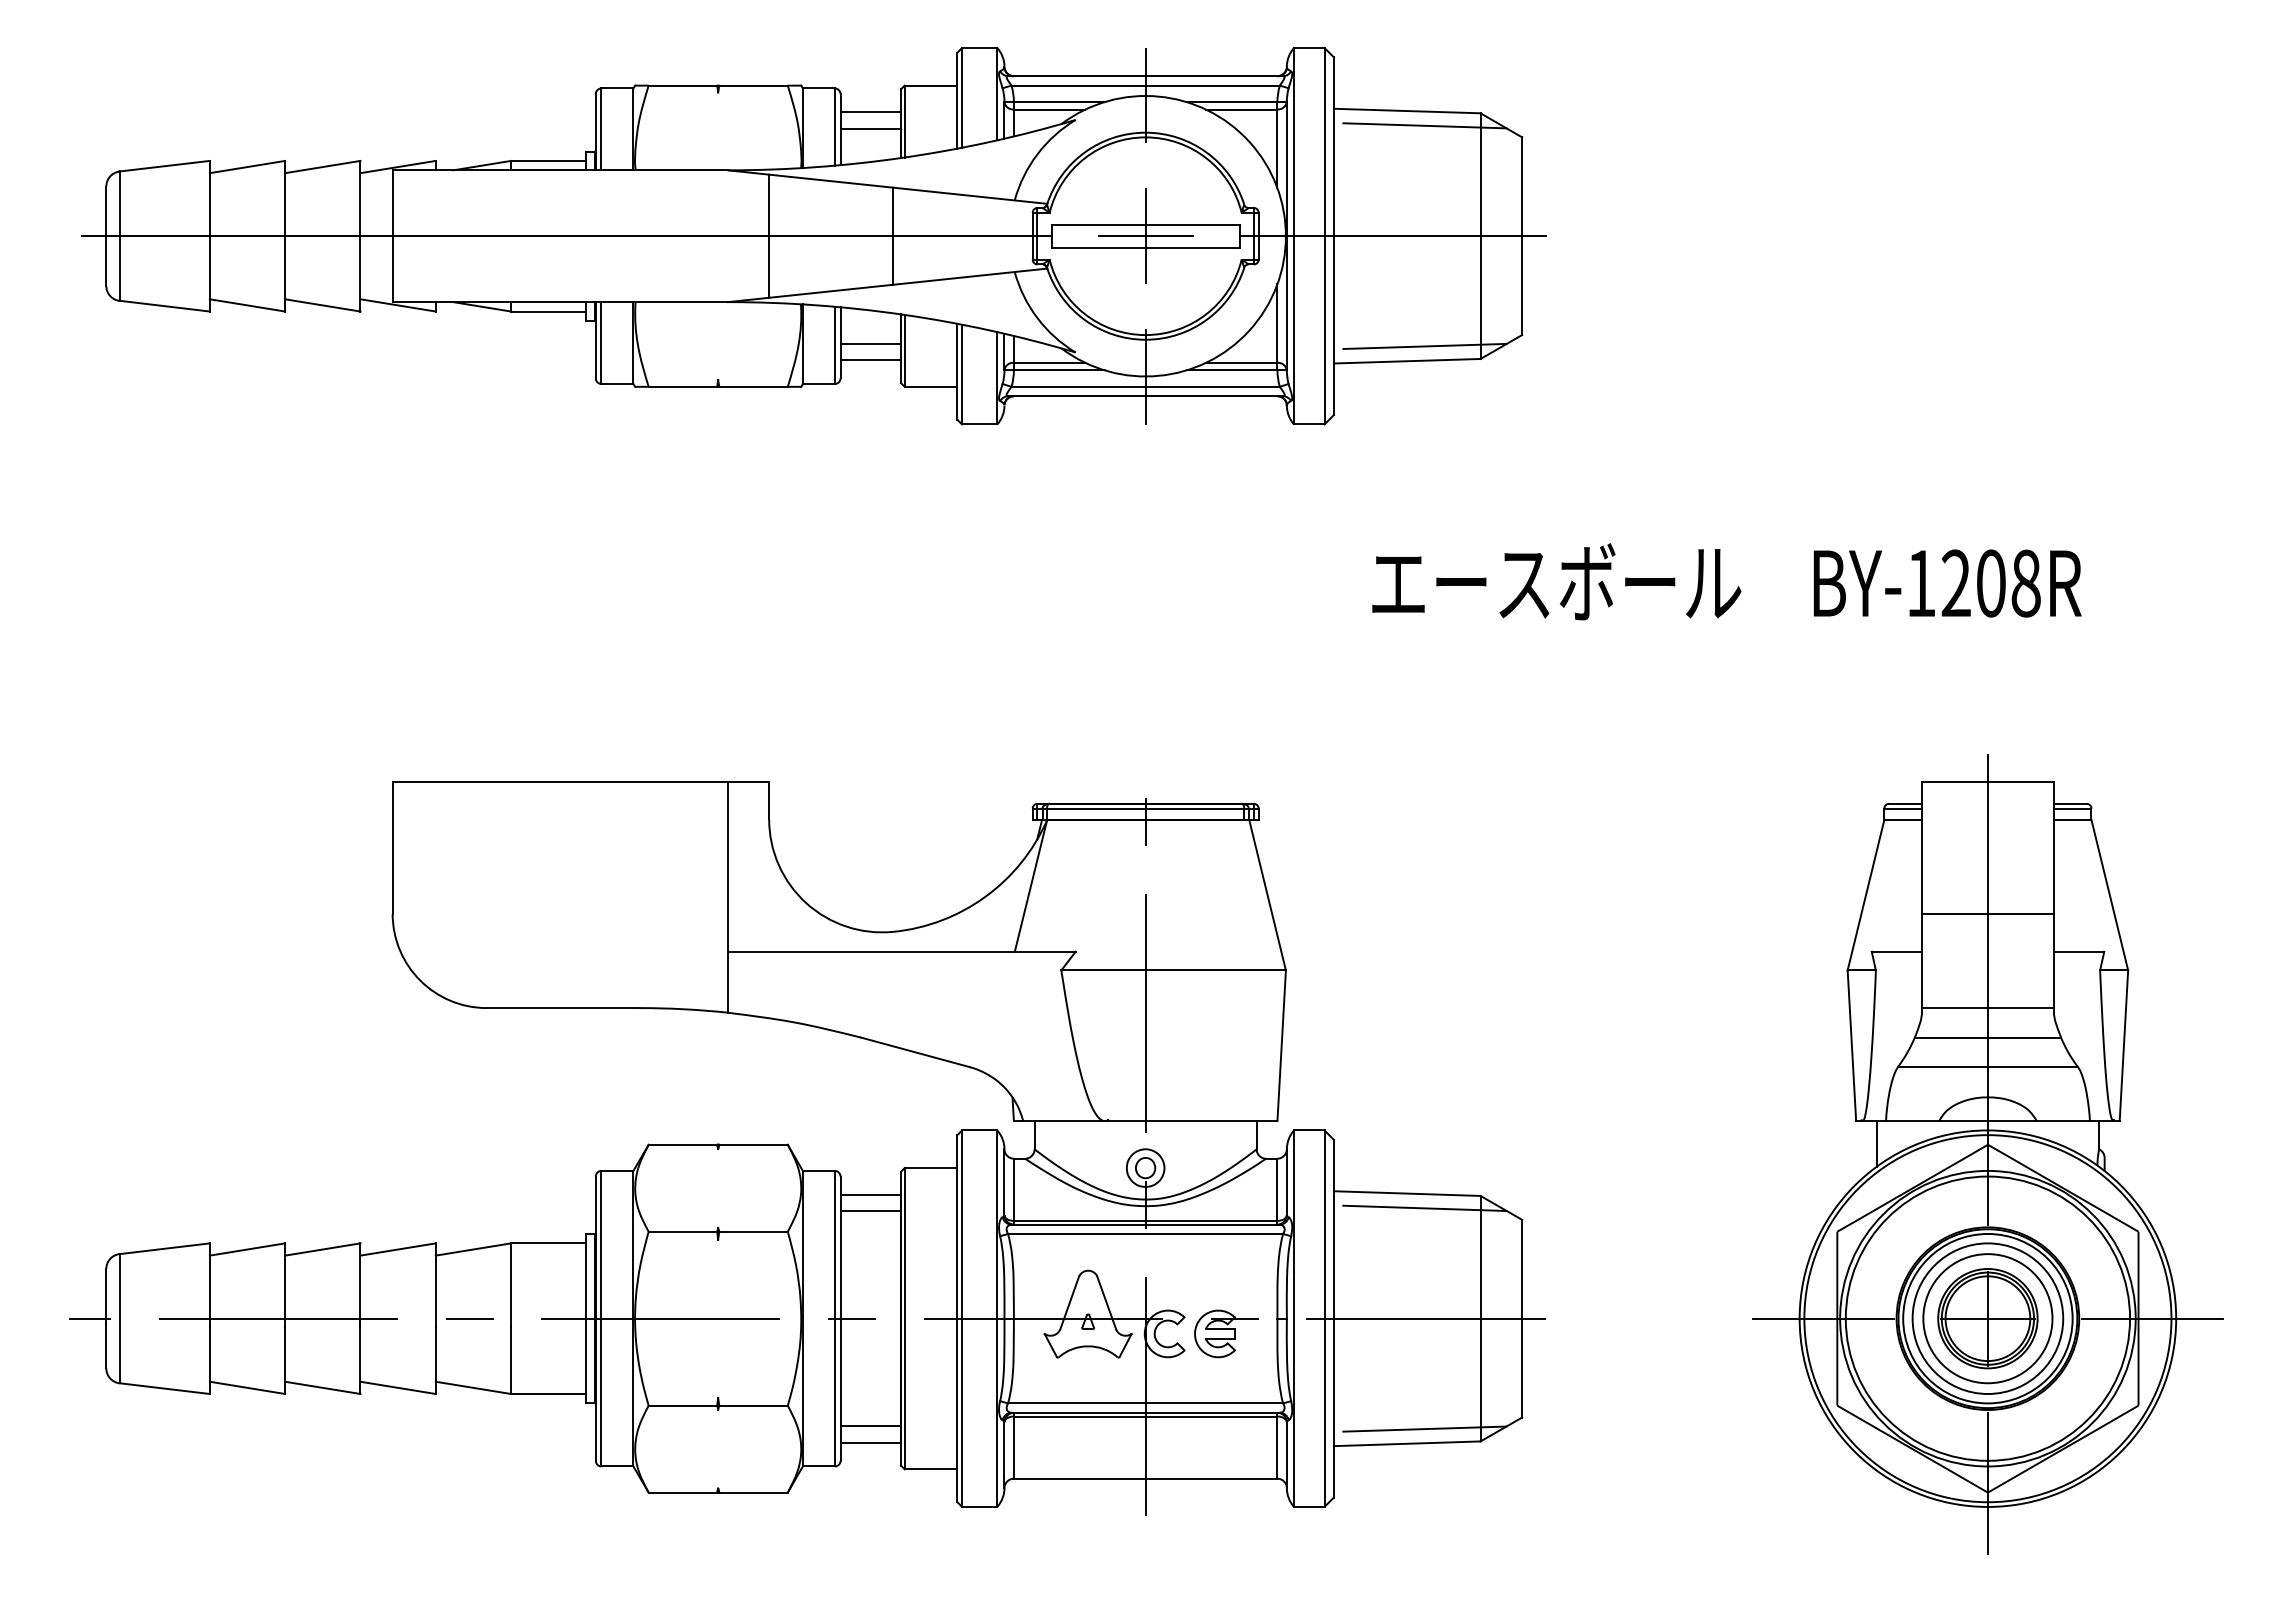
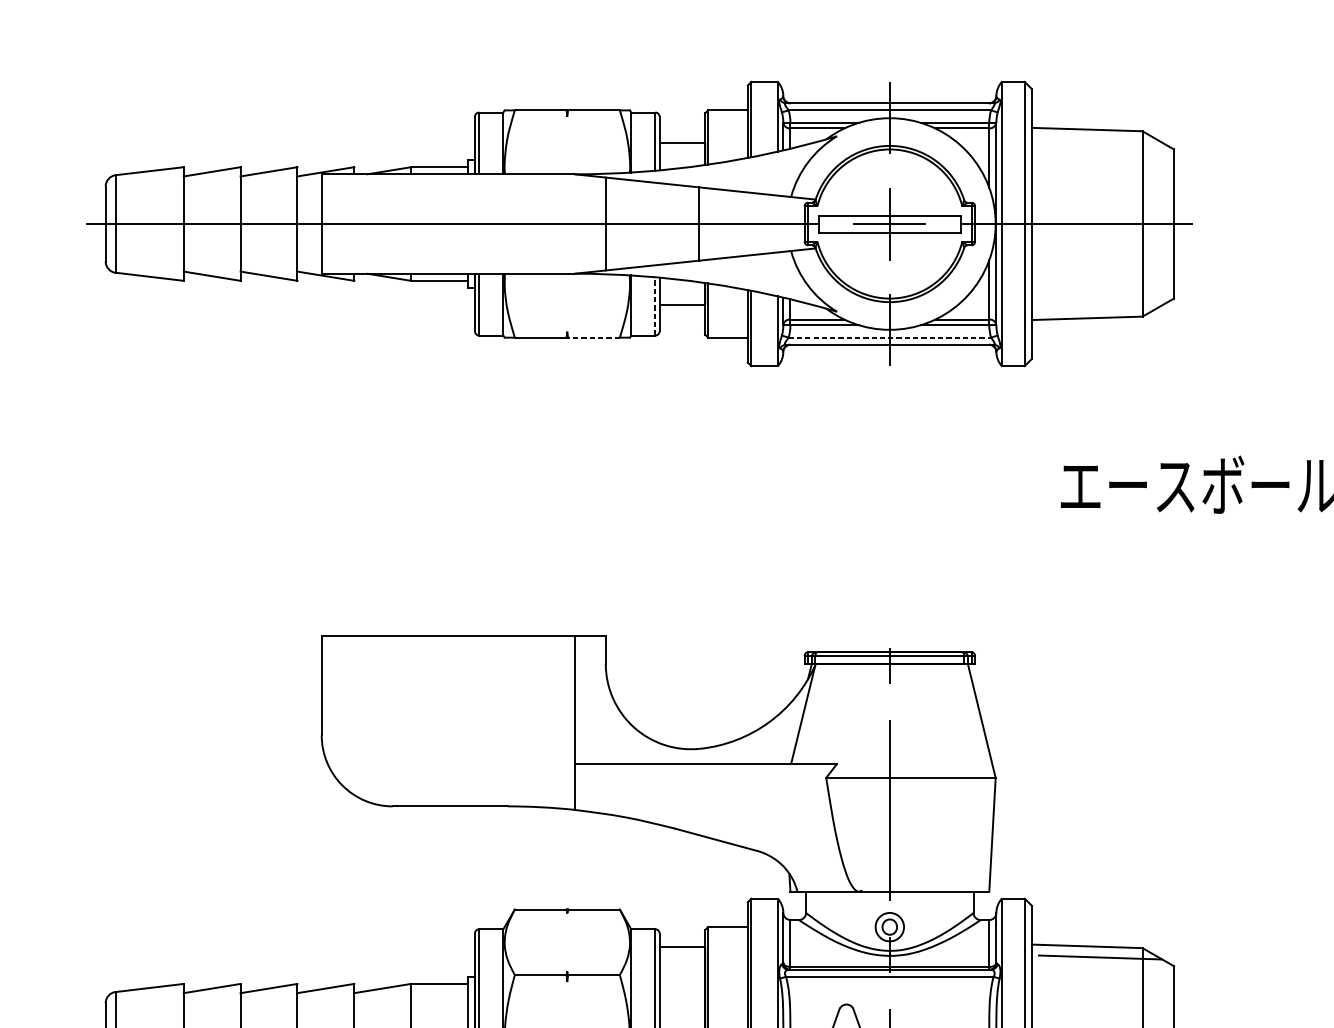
line: (870, 112) -> (682, 130), removed
line: (1424, 125) -> (1100, 140), removed
line: (834, 345) -> (655, 306), solid -> dashed
line: (1424, 346) -> (1100, 307), removed
line: (870, 360) -> (682, 317), removed
line: (753, 386) -> (593, 337), solid -> dashed
line: (1146, 386) -> (890, 337), solid -> dashed
line: (870, 1211) -> (682, 959), removed

